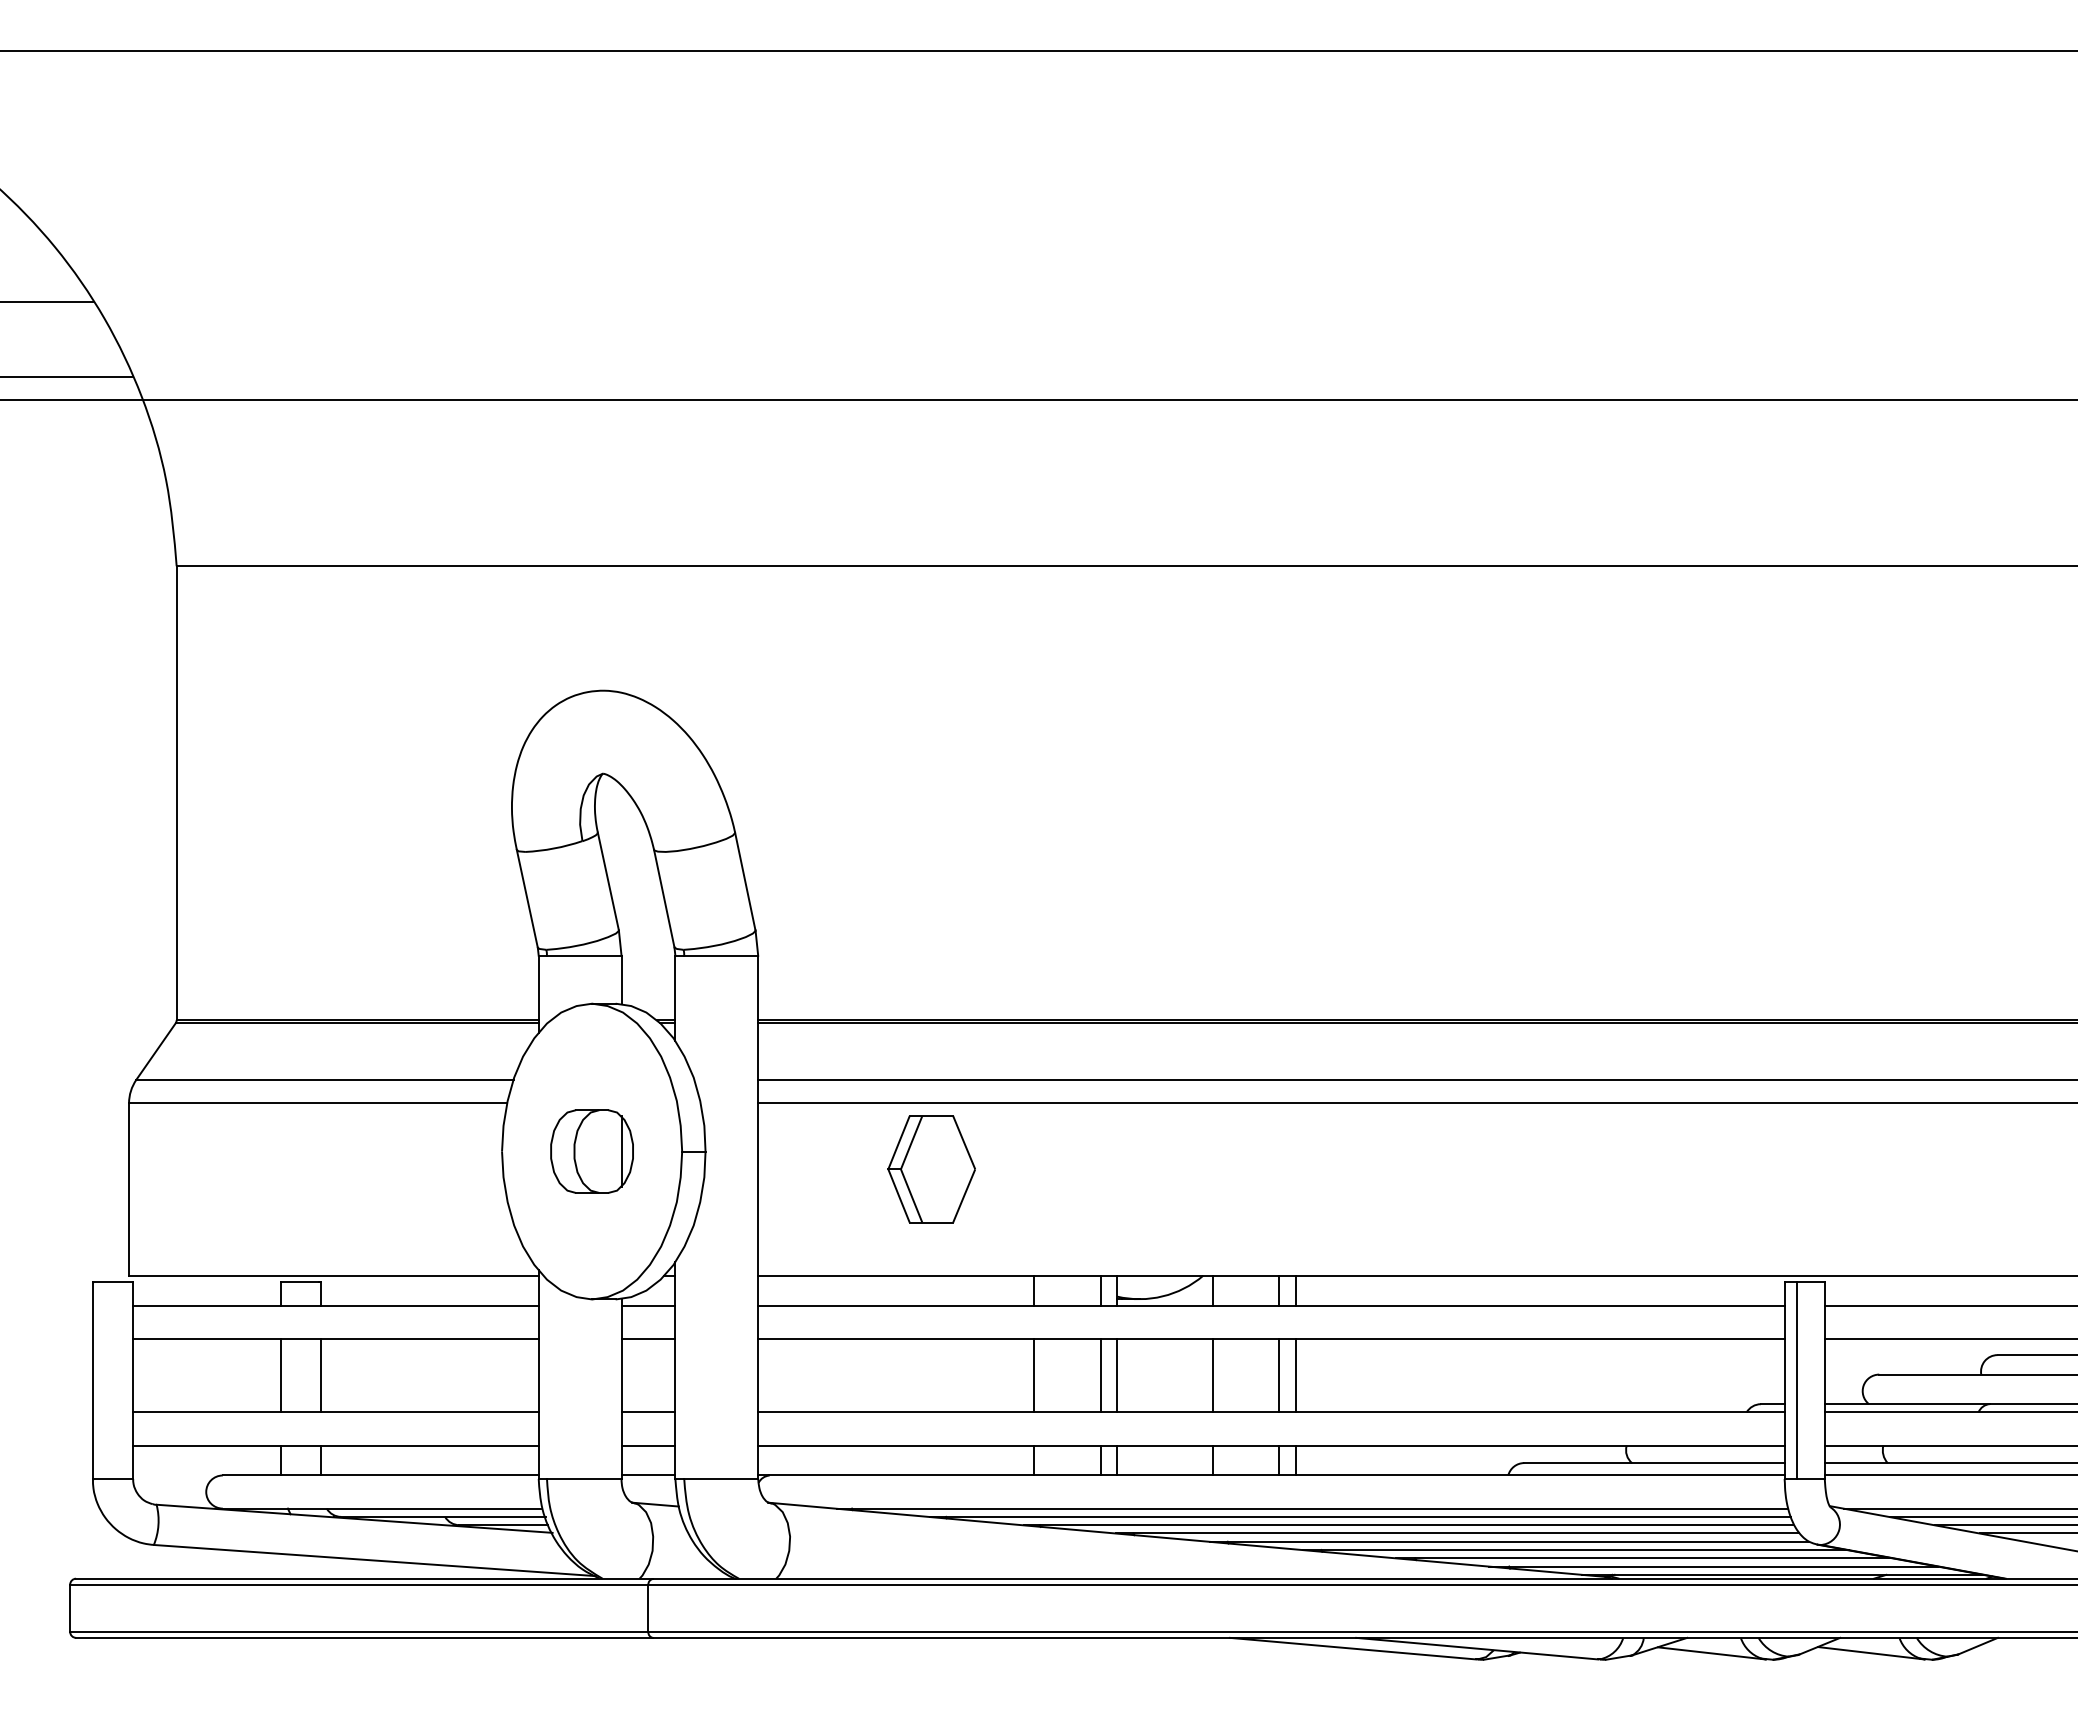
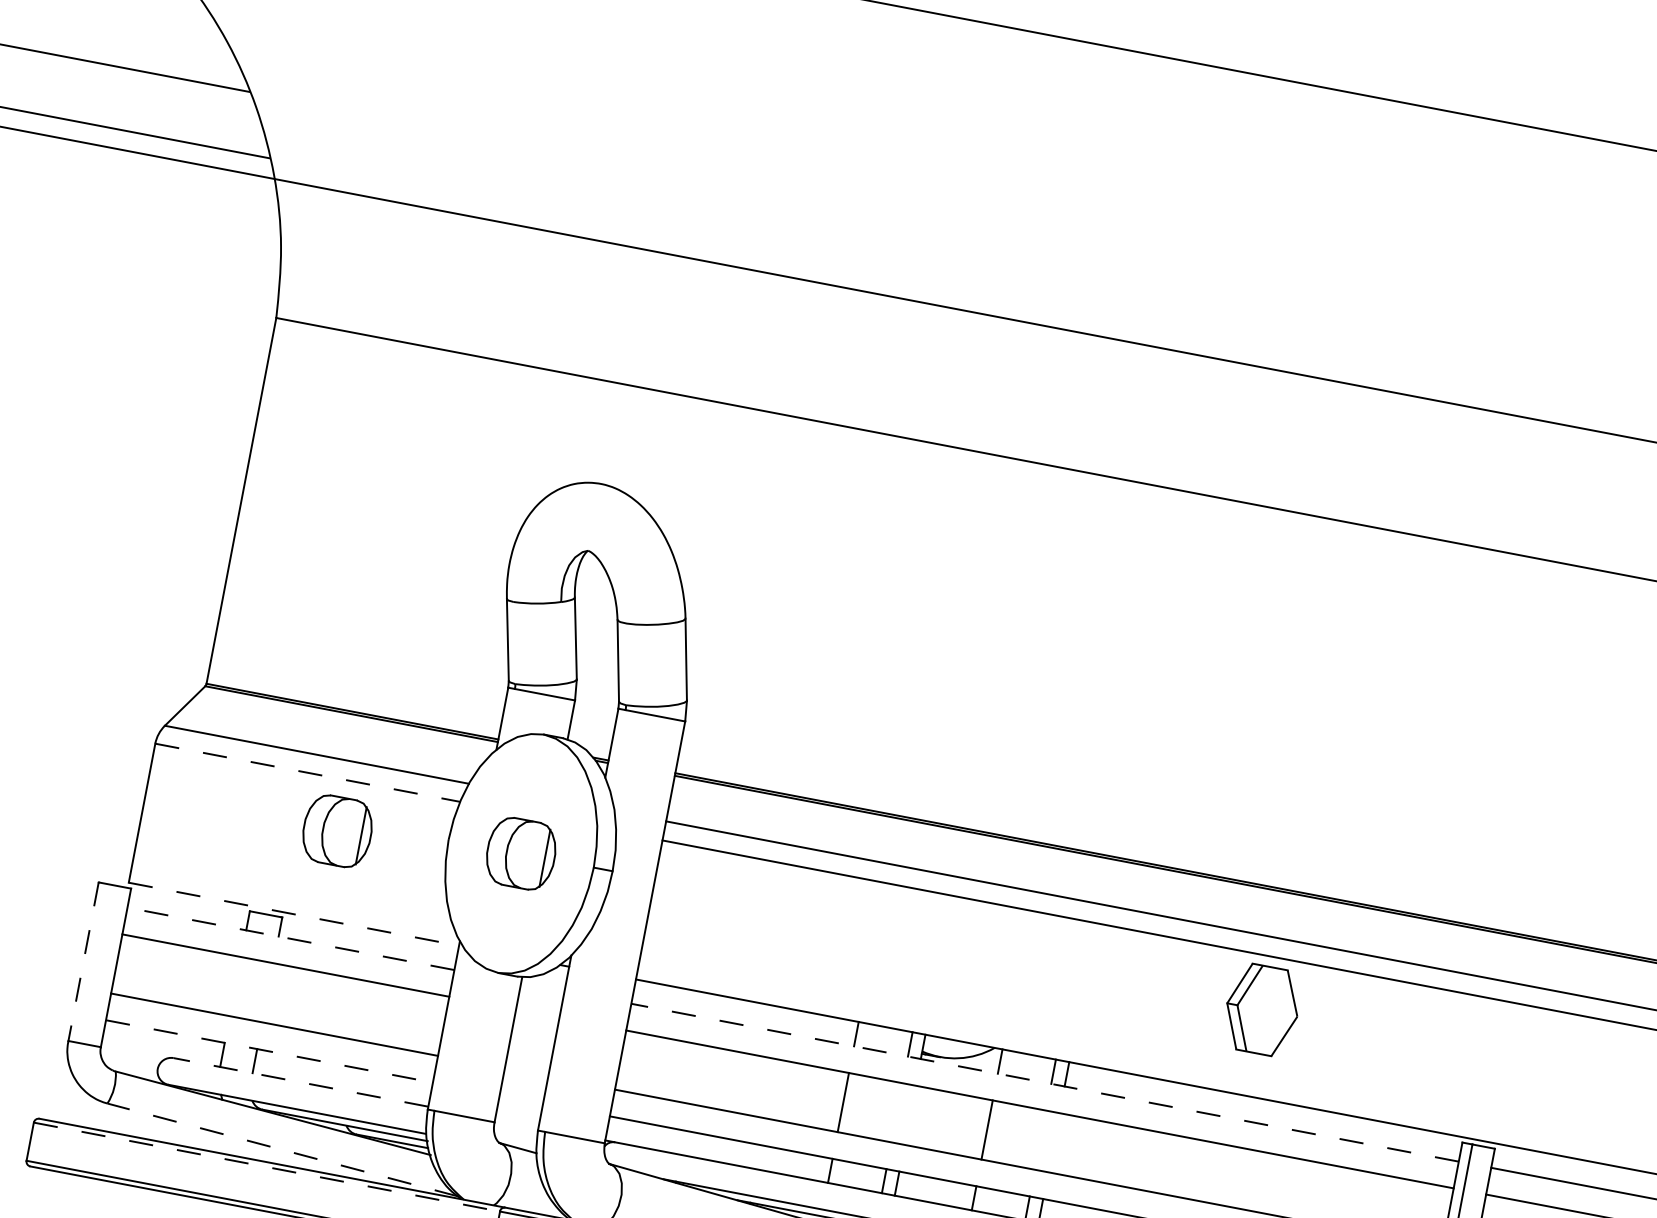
line: (318, 1103) -> (308, 772), solid -> dashed
part: (366, 1166) -> (337, 831), added
part: (931, 1169) -> (1262, 1010), moved
line: (333, 1275) -> (293, 913), solid -> dashed
line: (335, 1305) -> (290, 938), solid -> dashed
line: (648, 1305) -> (543, 986), removed
line: (1270, 1305) -> (1044, 1082), solid -> dashed
line: (648, 1339) -> (537, 1013), removed
line: (280, 1375) -> (235, 986), removed
line: (320, 1375) -> (267, 992), removed
line: (1101, 1375) -> (897, 1112), removed
line: (1117, 1375) -> (910, 1115), removed
line: (1279, 1375) -> (1040, 1140), removed
line: (1295, 1375) -> (1053, 1142), removed
line: (92, 1381) -> (83, 962), solid -> dashed
line: (648, 1412) -> (526, 1072), removed
line: (335, 1445) -> (269, 1051), solid -> dashed
line: (648, 1445) -> (521, 1099), removed
line: (380, 1475) -> (300, 1082), solid -> dashed
line: (648, 1475) -> (516, 1123), removed
line: (374, 1560) -> (282, 1149), solid -> dashed
line: (359, 1584) -> (267, 1167), solid -> dashed

